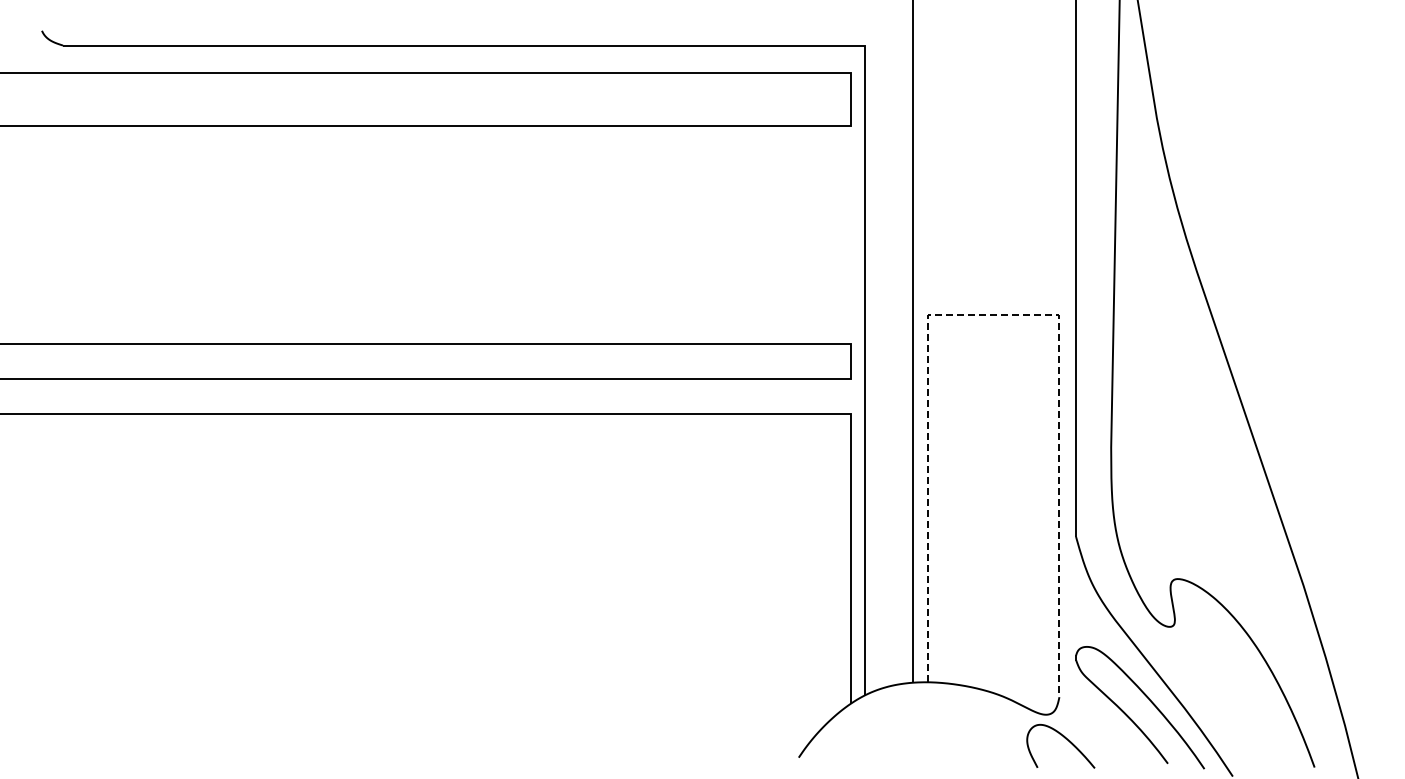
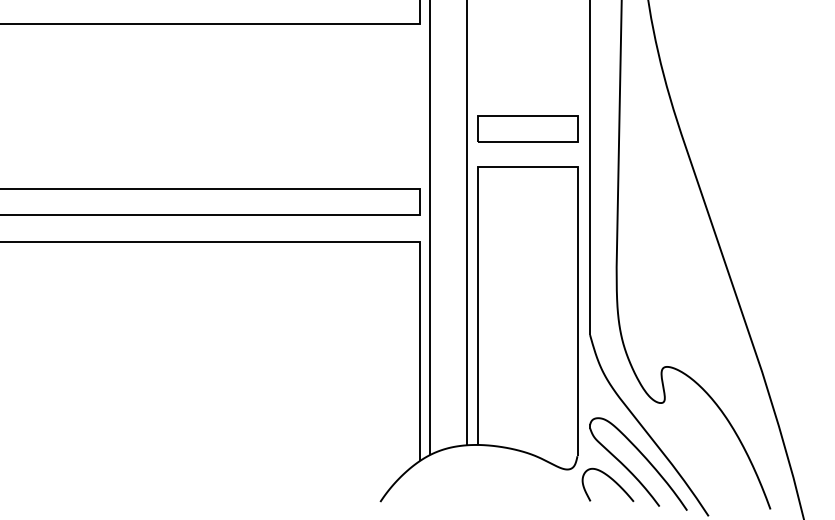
part: (993, 264) -> (527, 128), added
line: (1000, 315) -> (532, 167), dashed -> solid
curve: (1065, 739) -> (611, 479), moved

